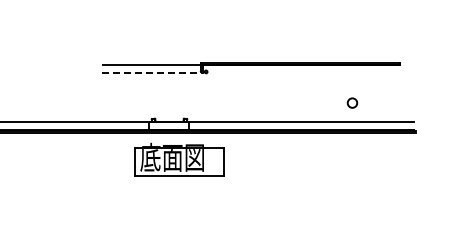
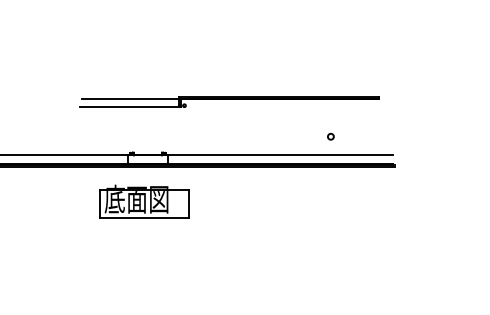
line: (152, 72) -> (130, 106), dashed -> solid
circle: (352, 102) -> (330, 136), size x0.62
part: (180, 159) -> (144, 201), moved

